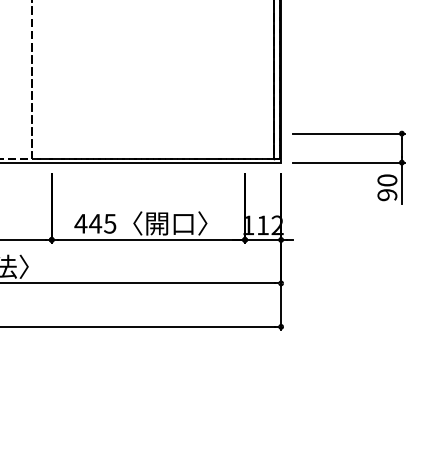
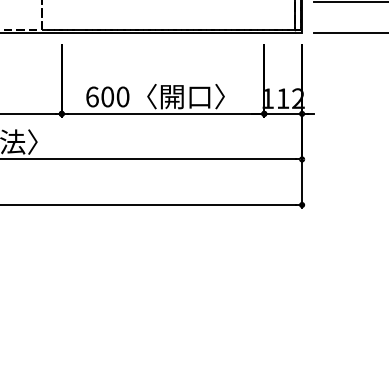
text: (95, 223) -> (107, 96), 445 -> 600

